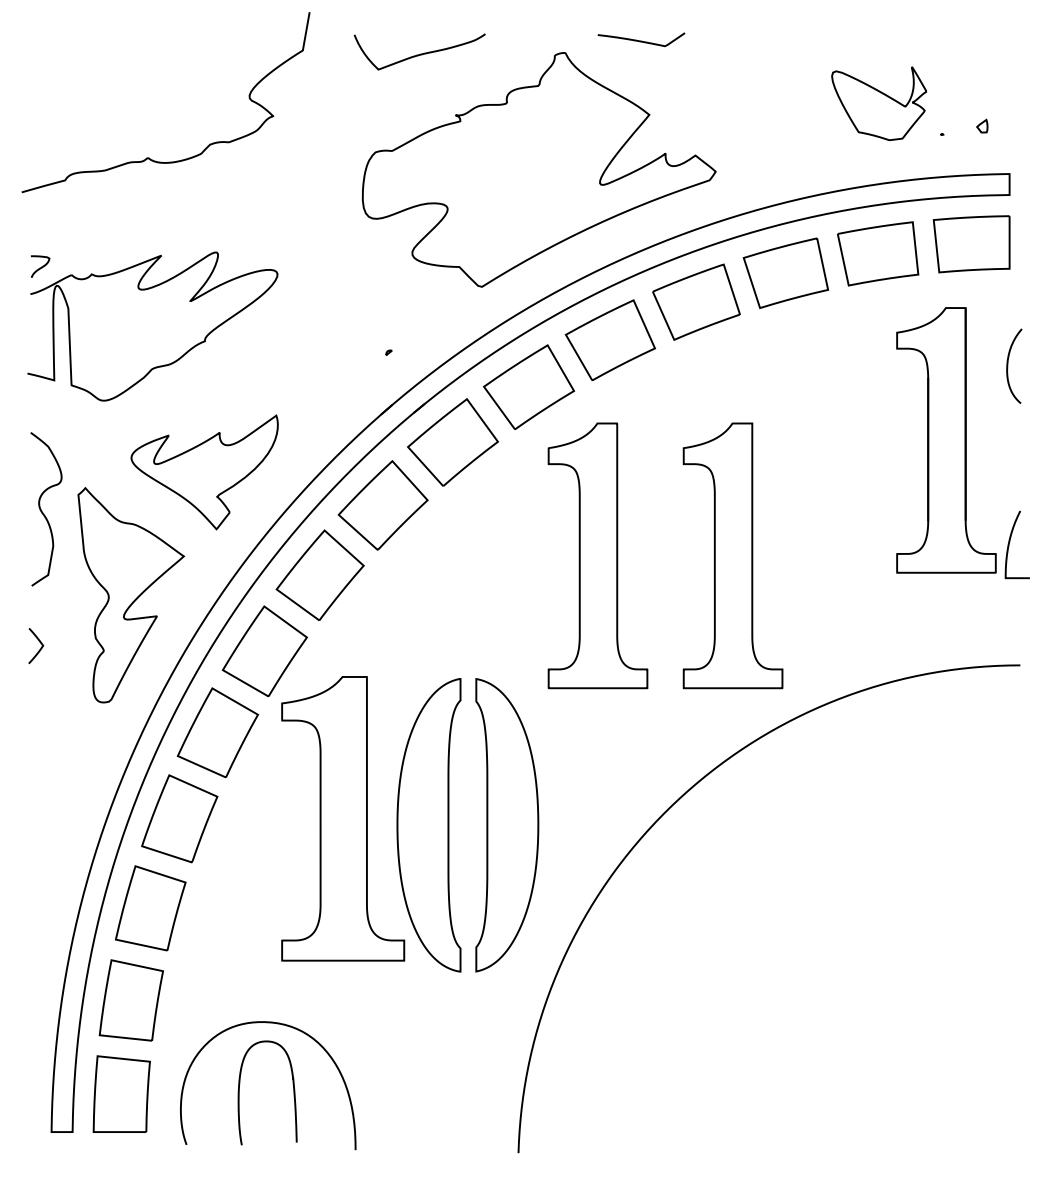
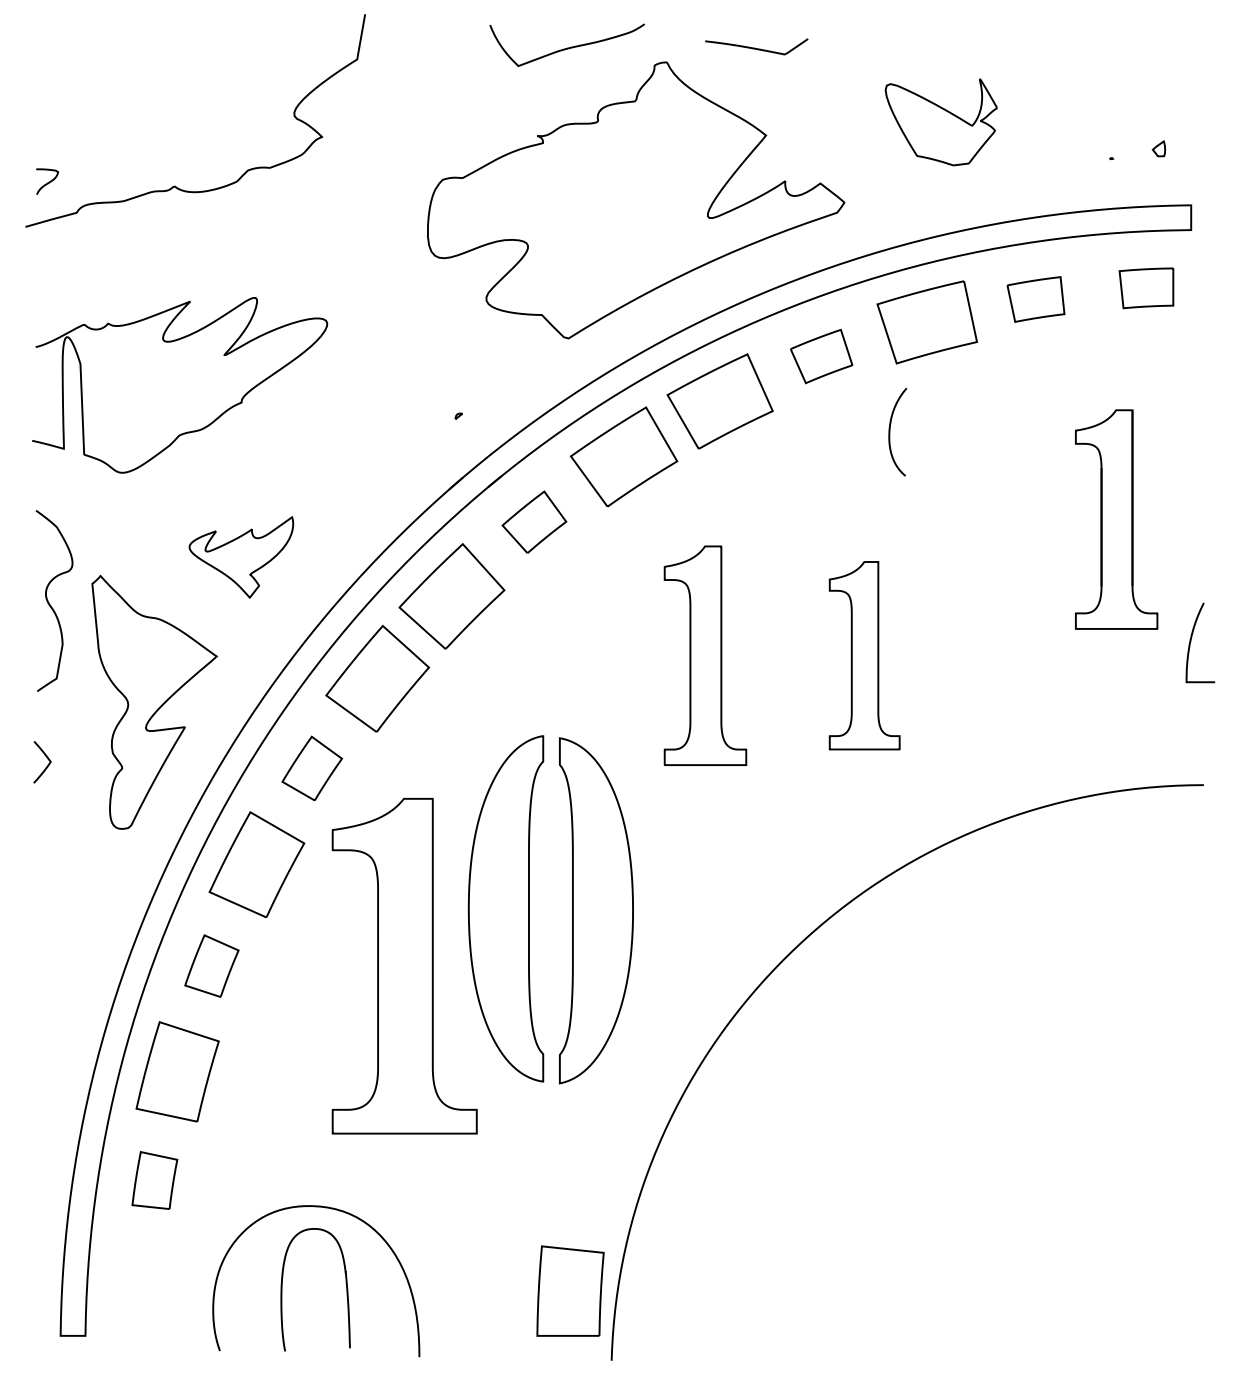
curve: (420, 53) -> (567, 47), moved
part: (878, 103) -> (940, 122), moved
part: (971, 244) -> (1146, 288), size x0.6
part: (877, 253) -> (1035, 299), size x0.6
curve: (40, 267) -> (47, 182), moved
part: (696, 302) -> (821, 356), size x0.6
curve: (1008, 366) -> (890, 432), moved
part: (946, 440) -> (1116, 519), size x0.7
part: (453, 442) -> (534, 522), size x0.6
part: (204, 472) -> (241, 557), size x0.6
part: (598, 555) -> (705, 655), size x0.7
part: (732, 555) -> (864, 655), size x0.6
part: (264, 651) -> (311, 768), size x0.6
part: (179, 818) -> (211, 965), size x0.6
part: (428, 825) -> (505, 908), moved
part: (507, 825) -> (596, 910), moved
part: (131, 1000) -> (154, 1180), size x0.6
part: (121, 1093) -> (570, 1290), moved

